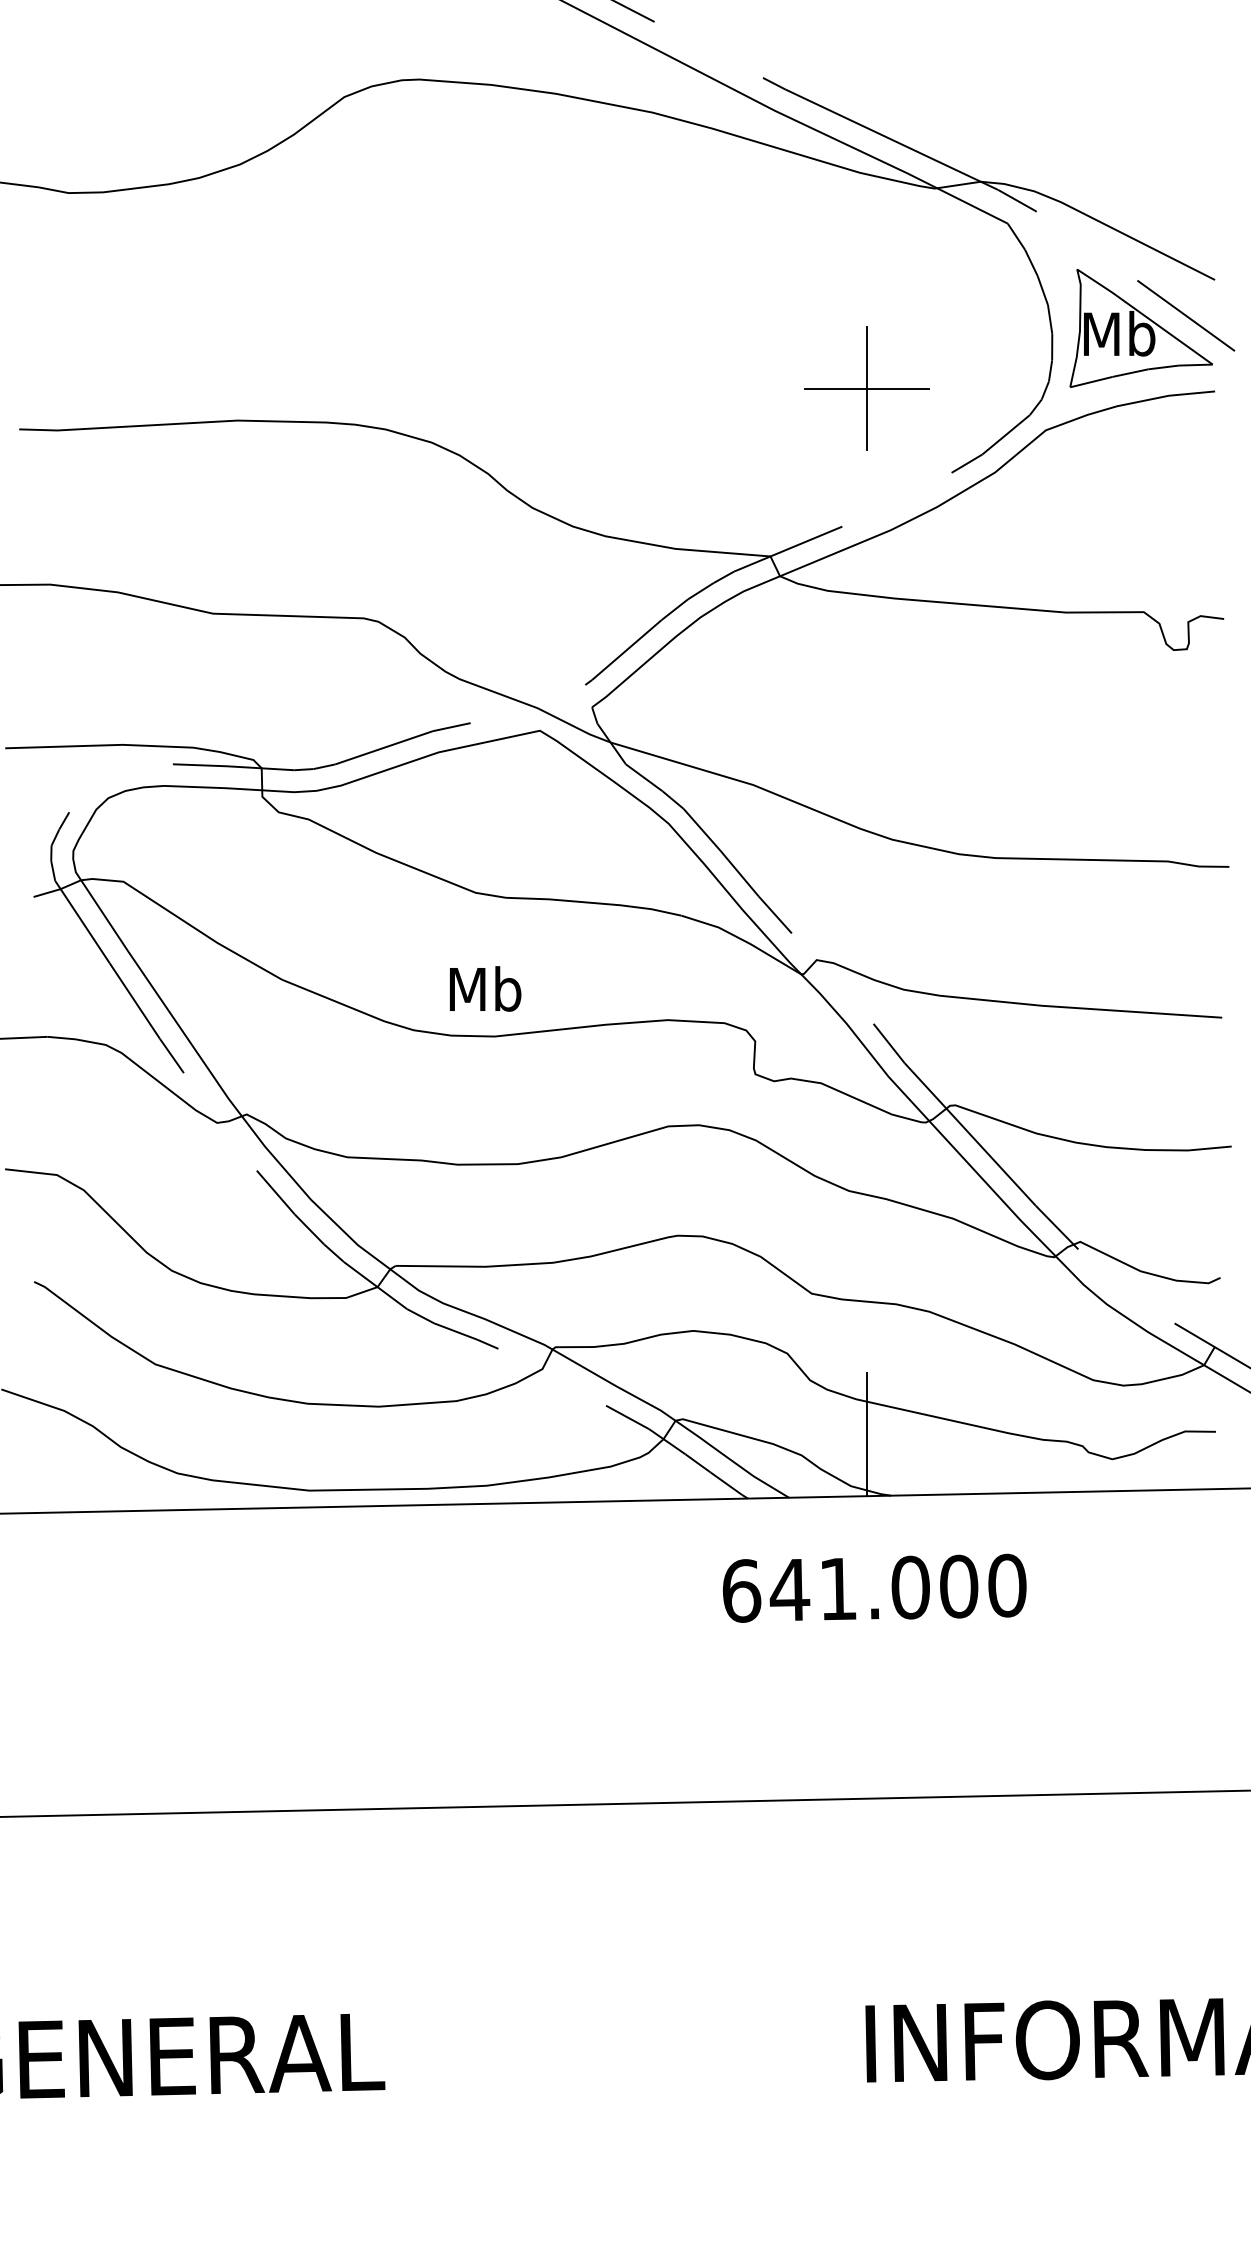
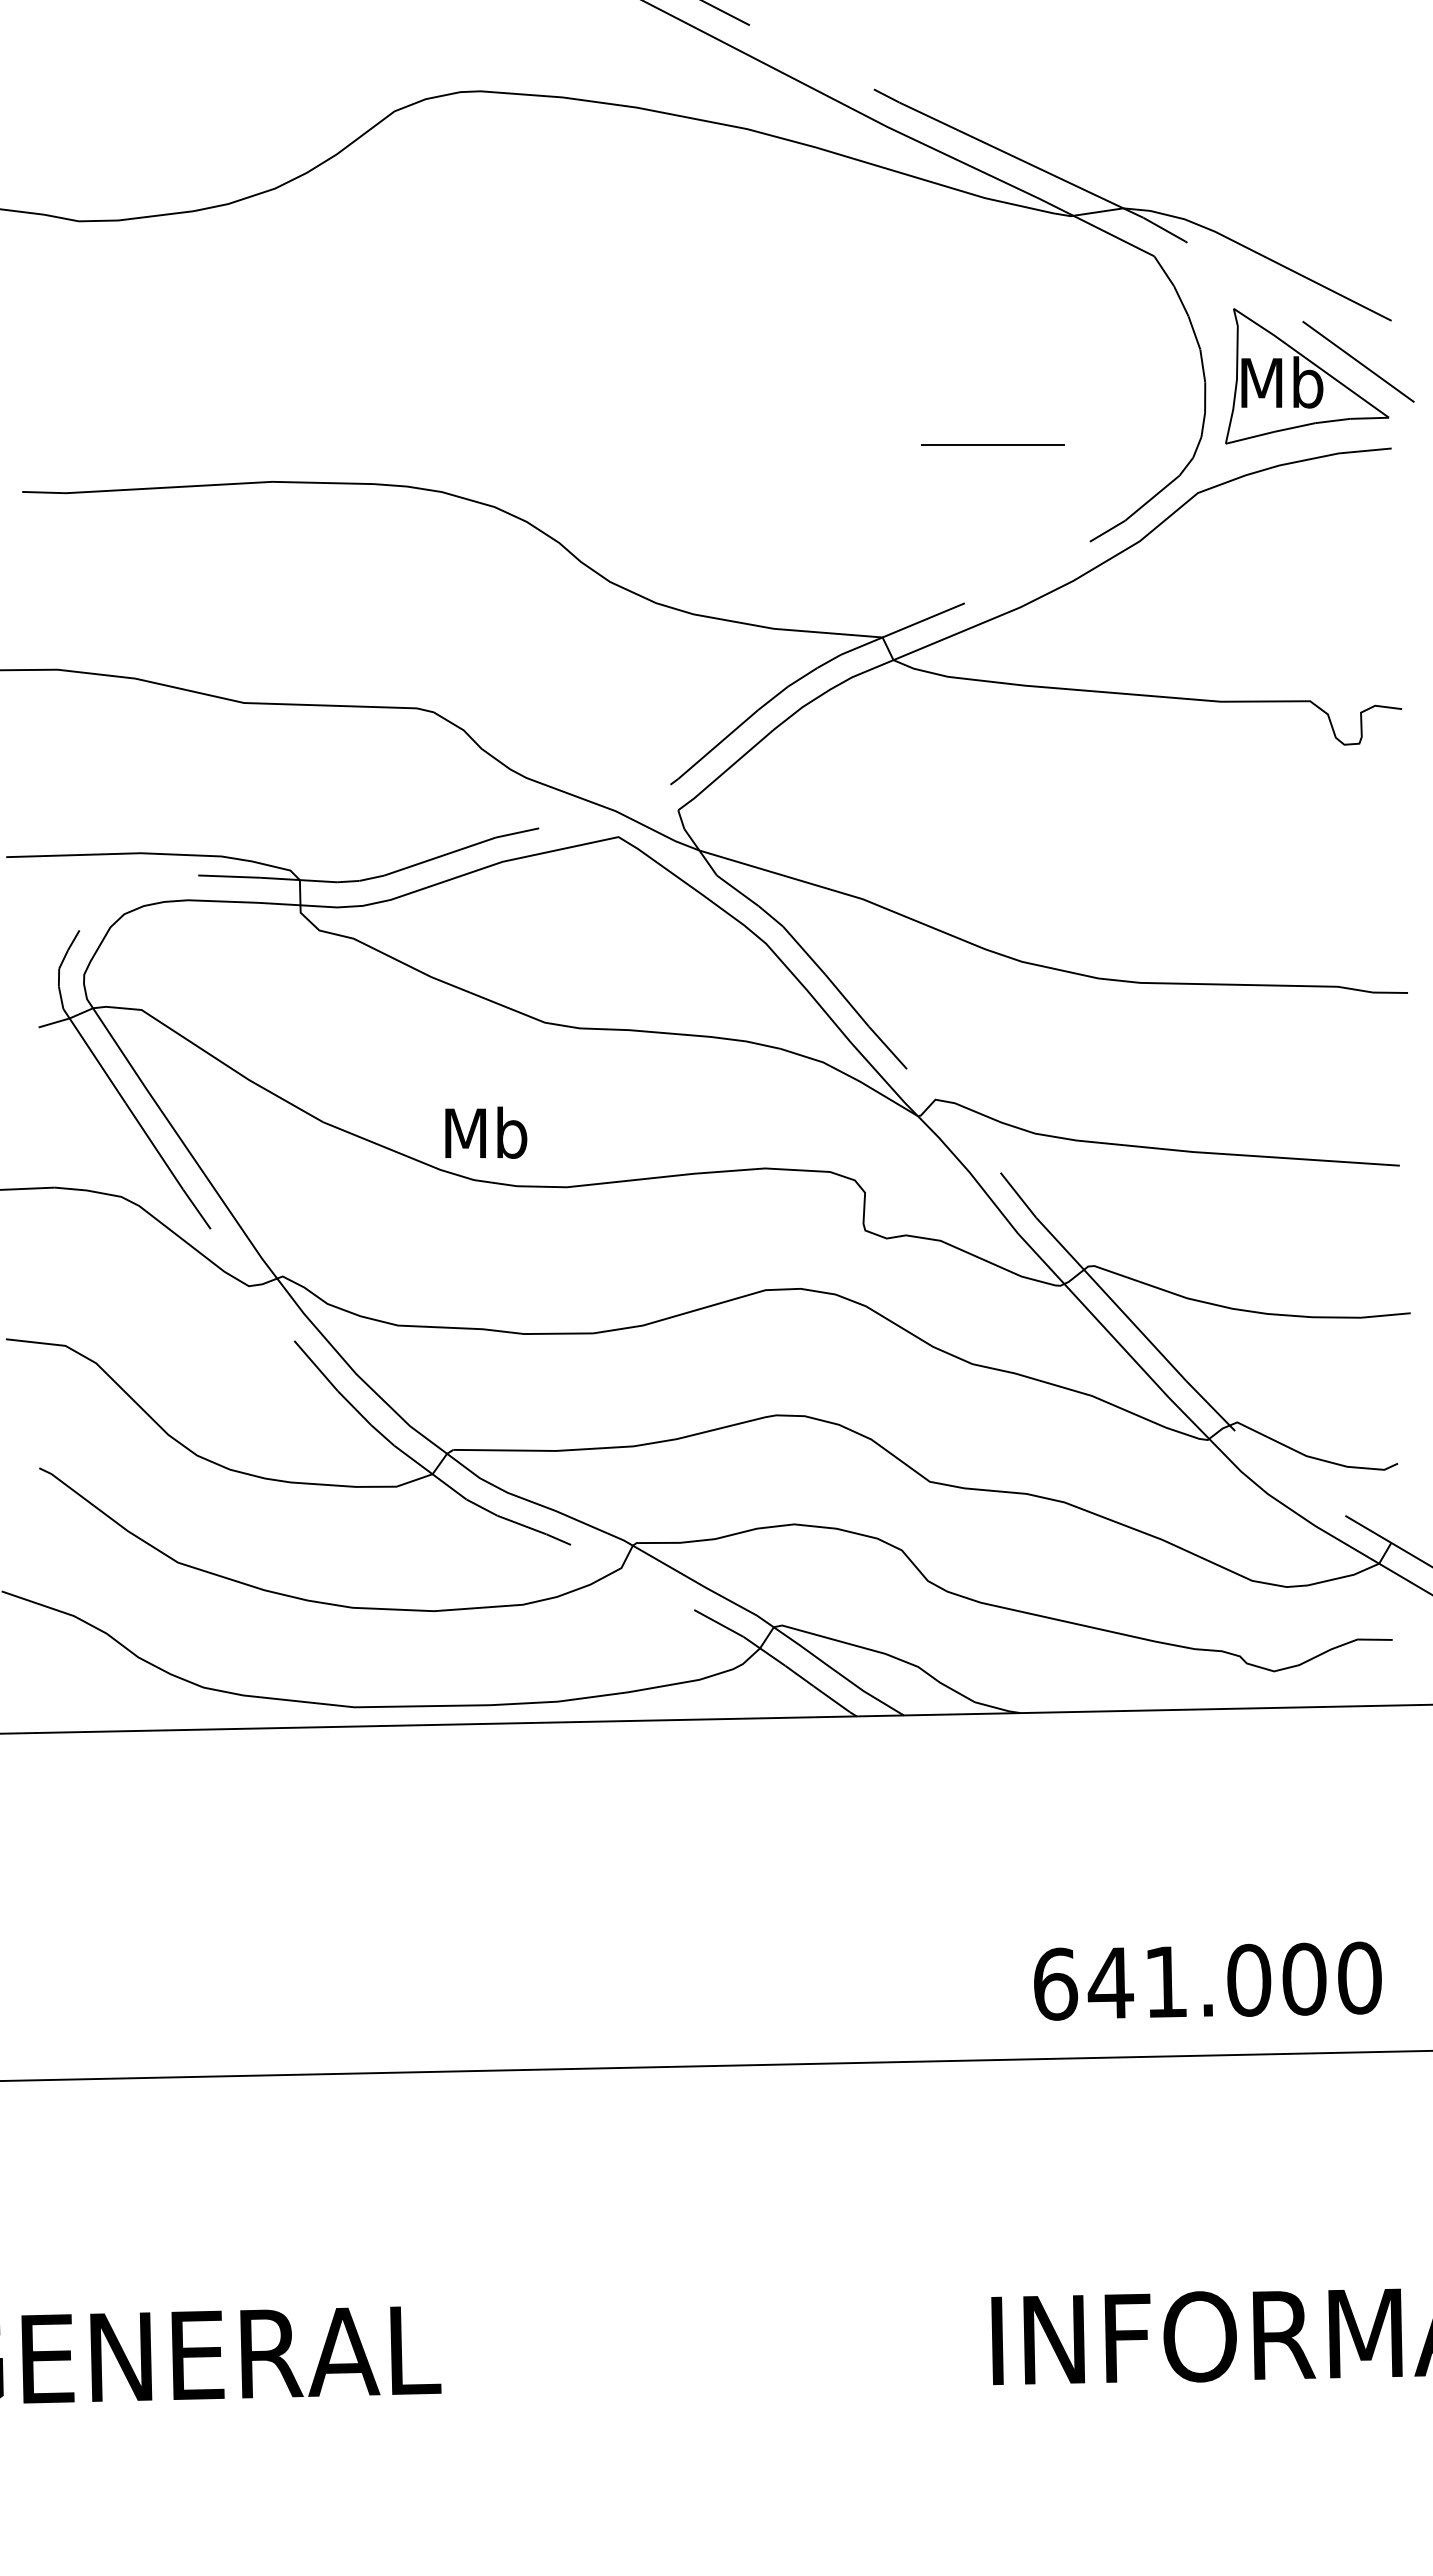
line: (866, 387) -> (992, 444), removed
text: (485, 988) -> (486, 1132), moved
line: (866, 1434) -> (992, 1642), removed
text: (874, 1587) -> (1207, 1980), moved

